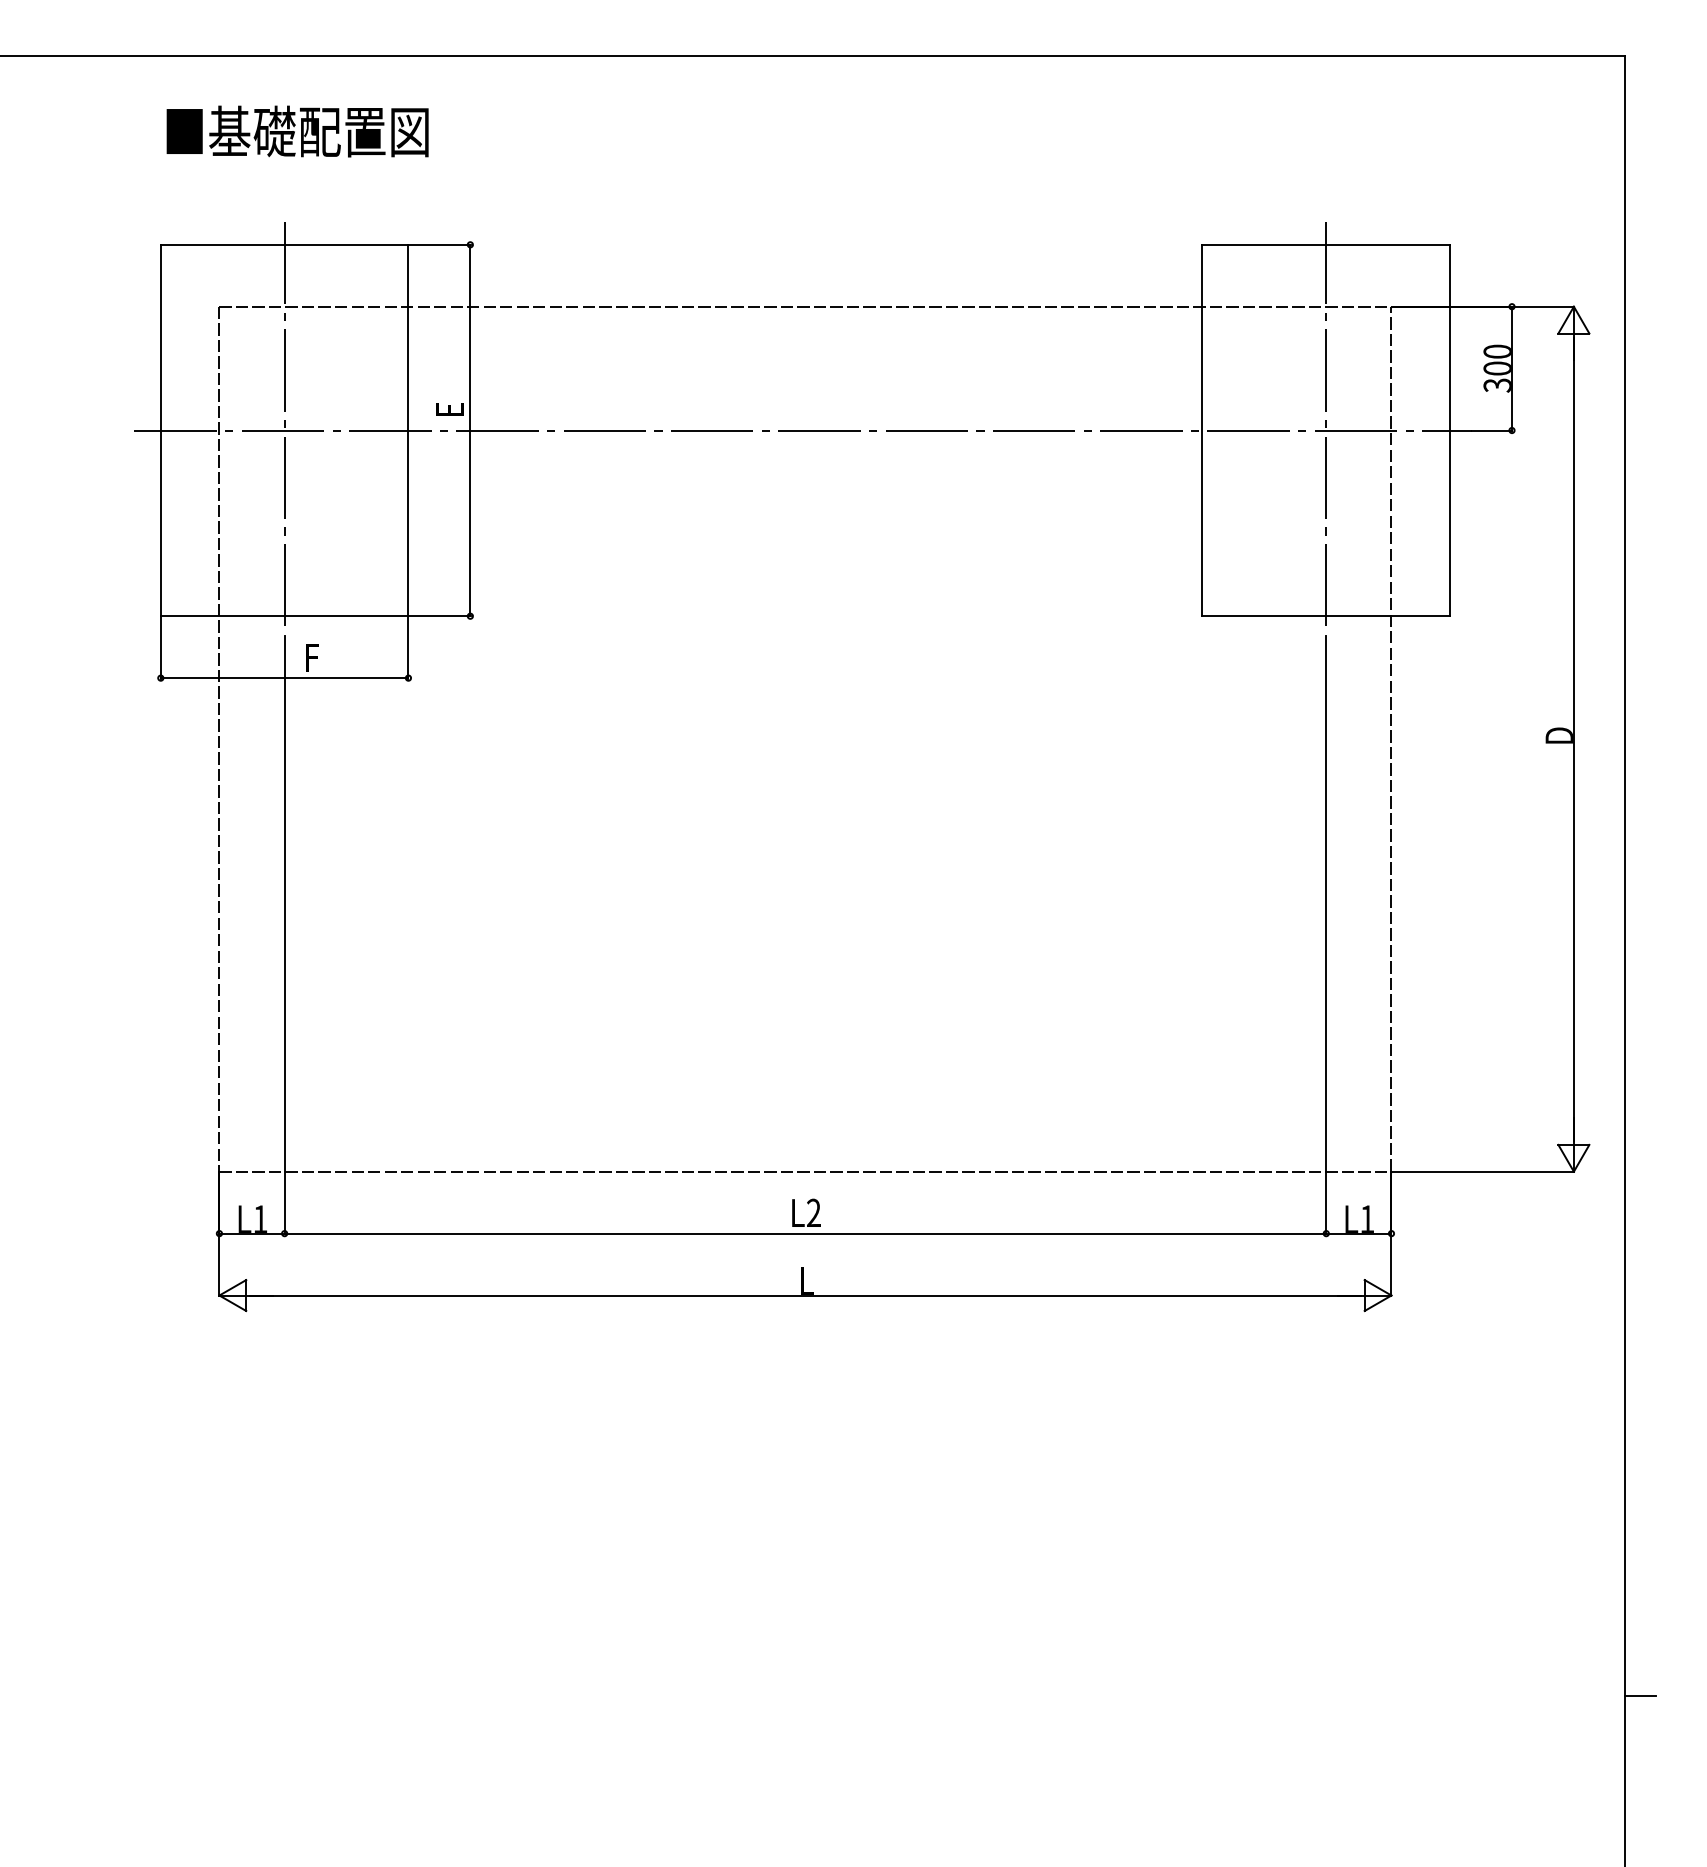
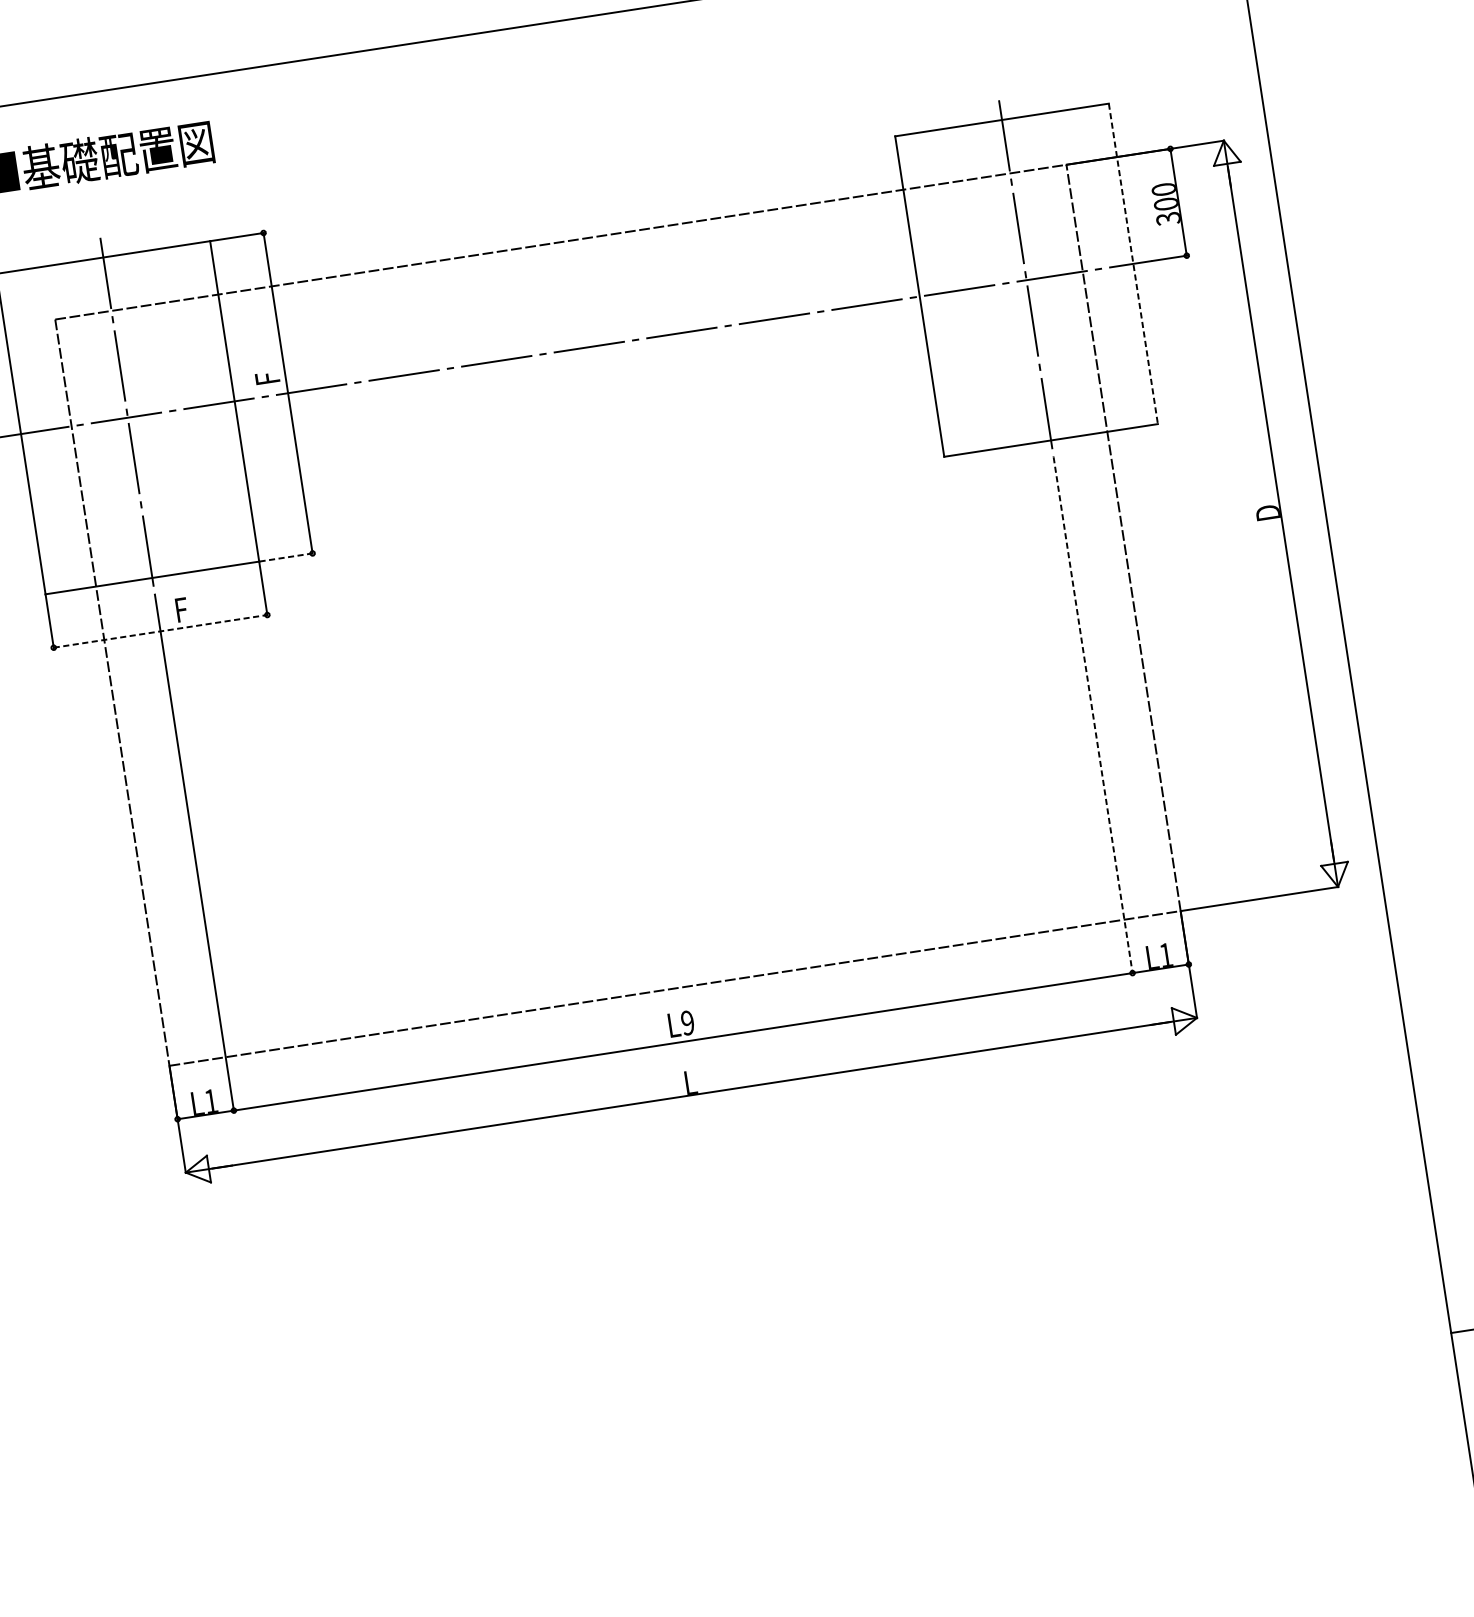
text: (462, 407) -> (278, 374), E -> F
line: (1450, 430) -> (1133, 263), solid -> dashed
line: (439, 616) -> (286, 557), solid -> dashed
line: (284, 678) -> (160, 631), solid -> dashed
line: (1326, 935) -> (1093, 715), solid -> dashed
text: (813, 1213) -> (687, 1023), L2 -> L9

